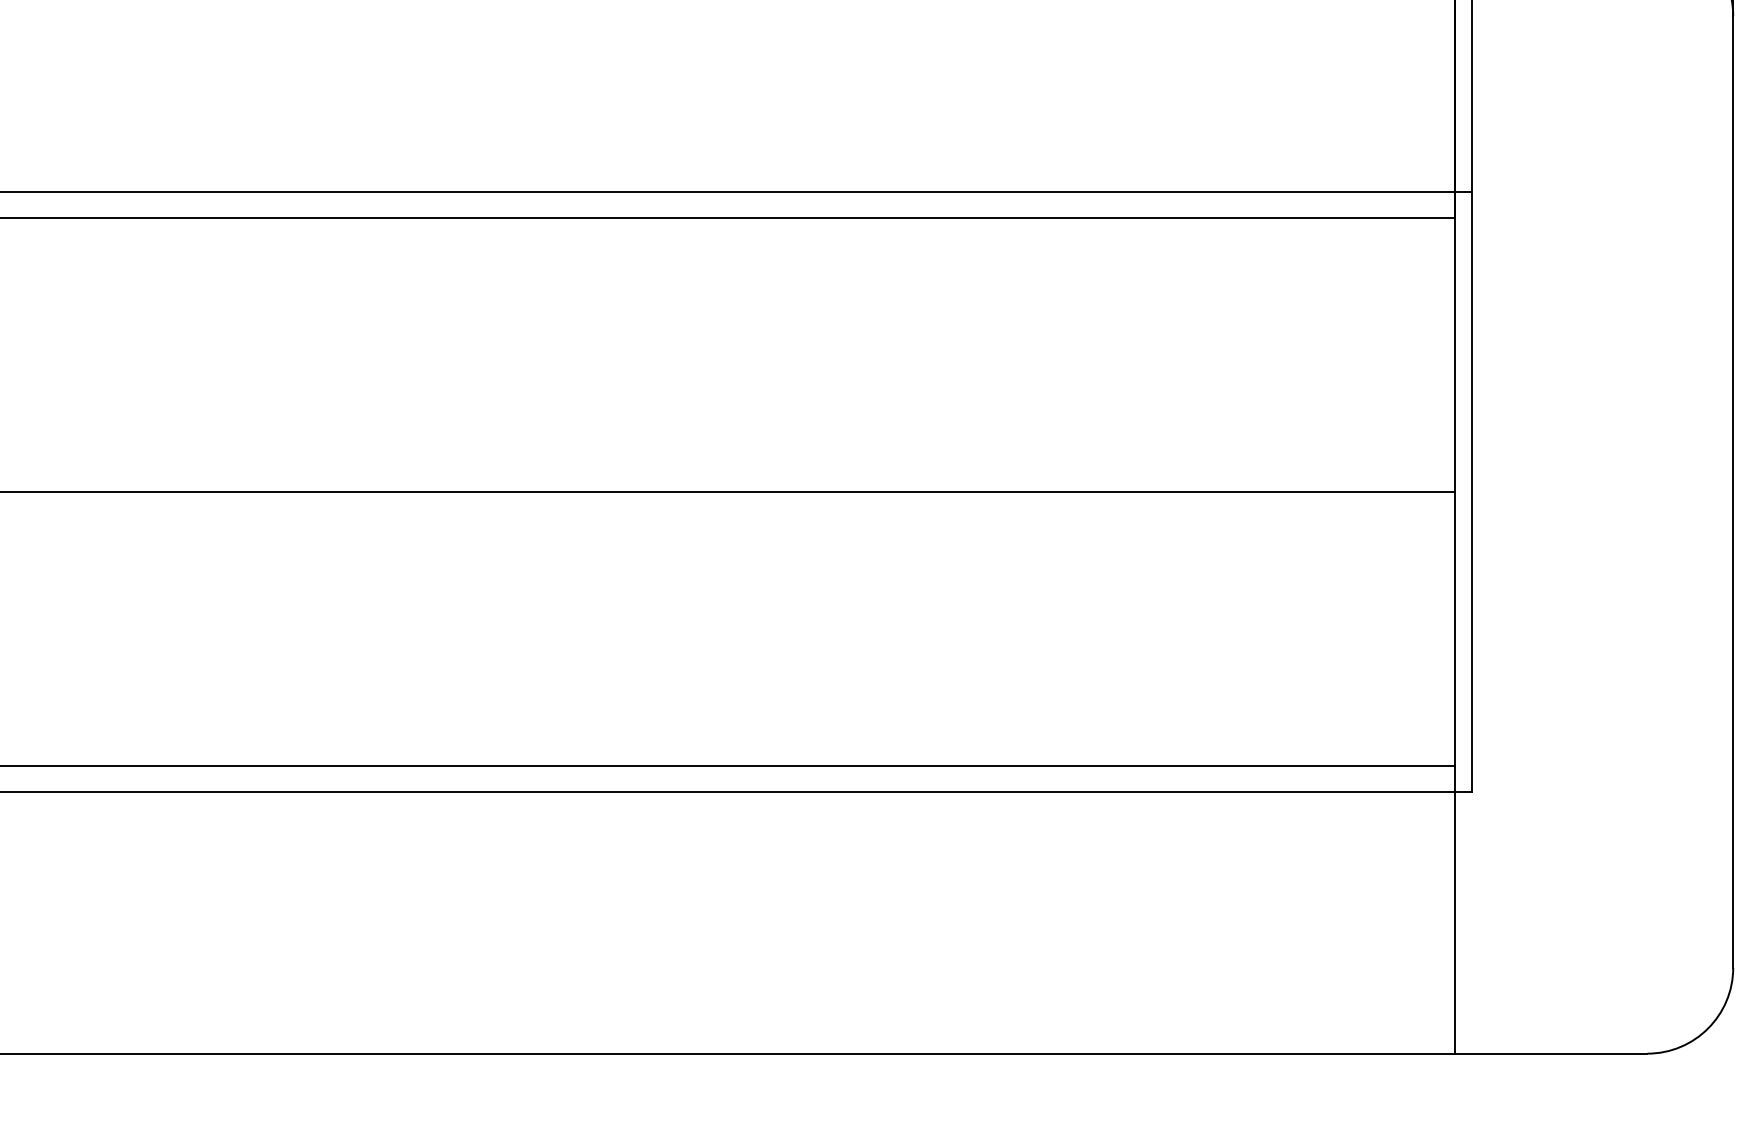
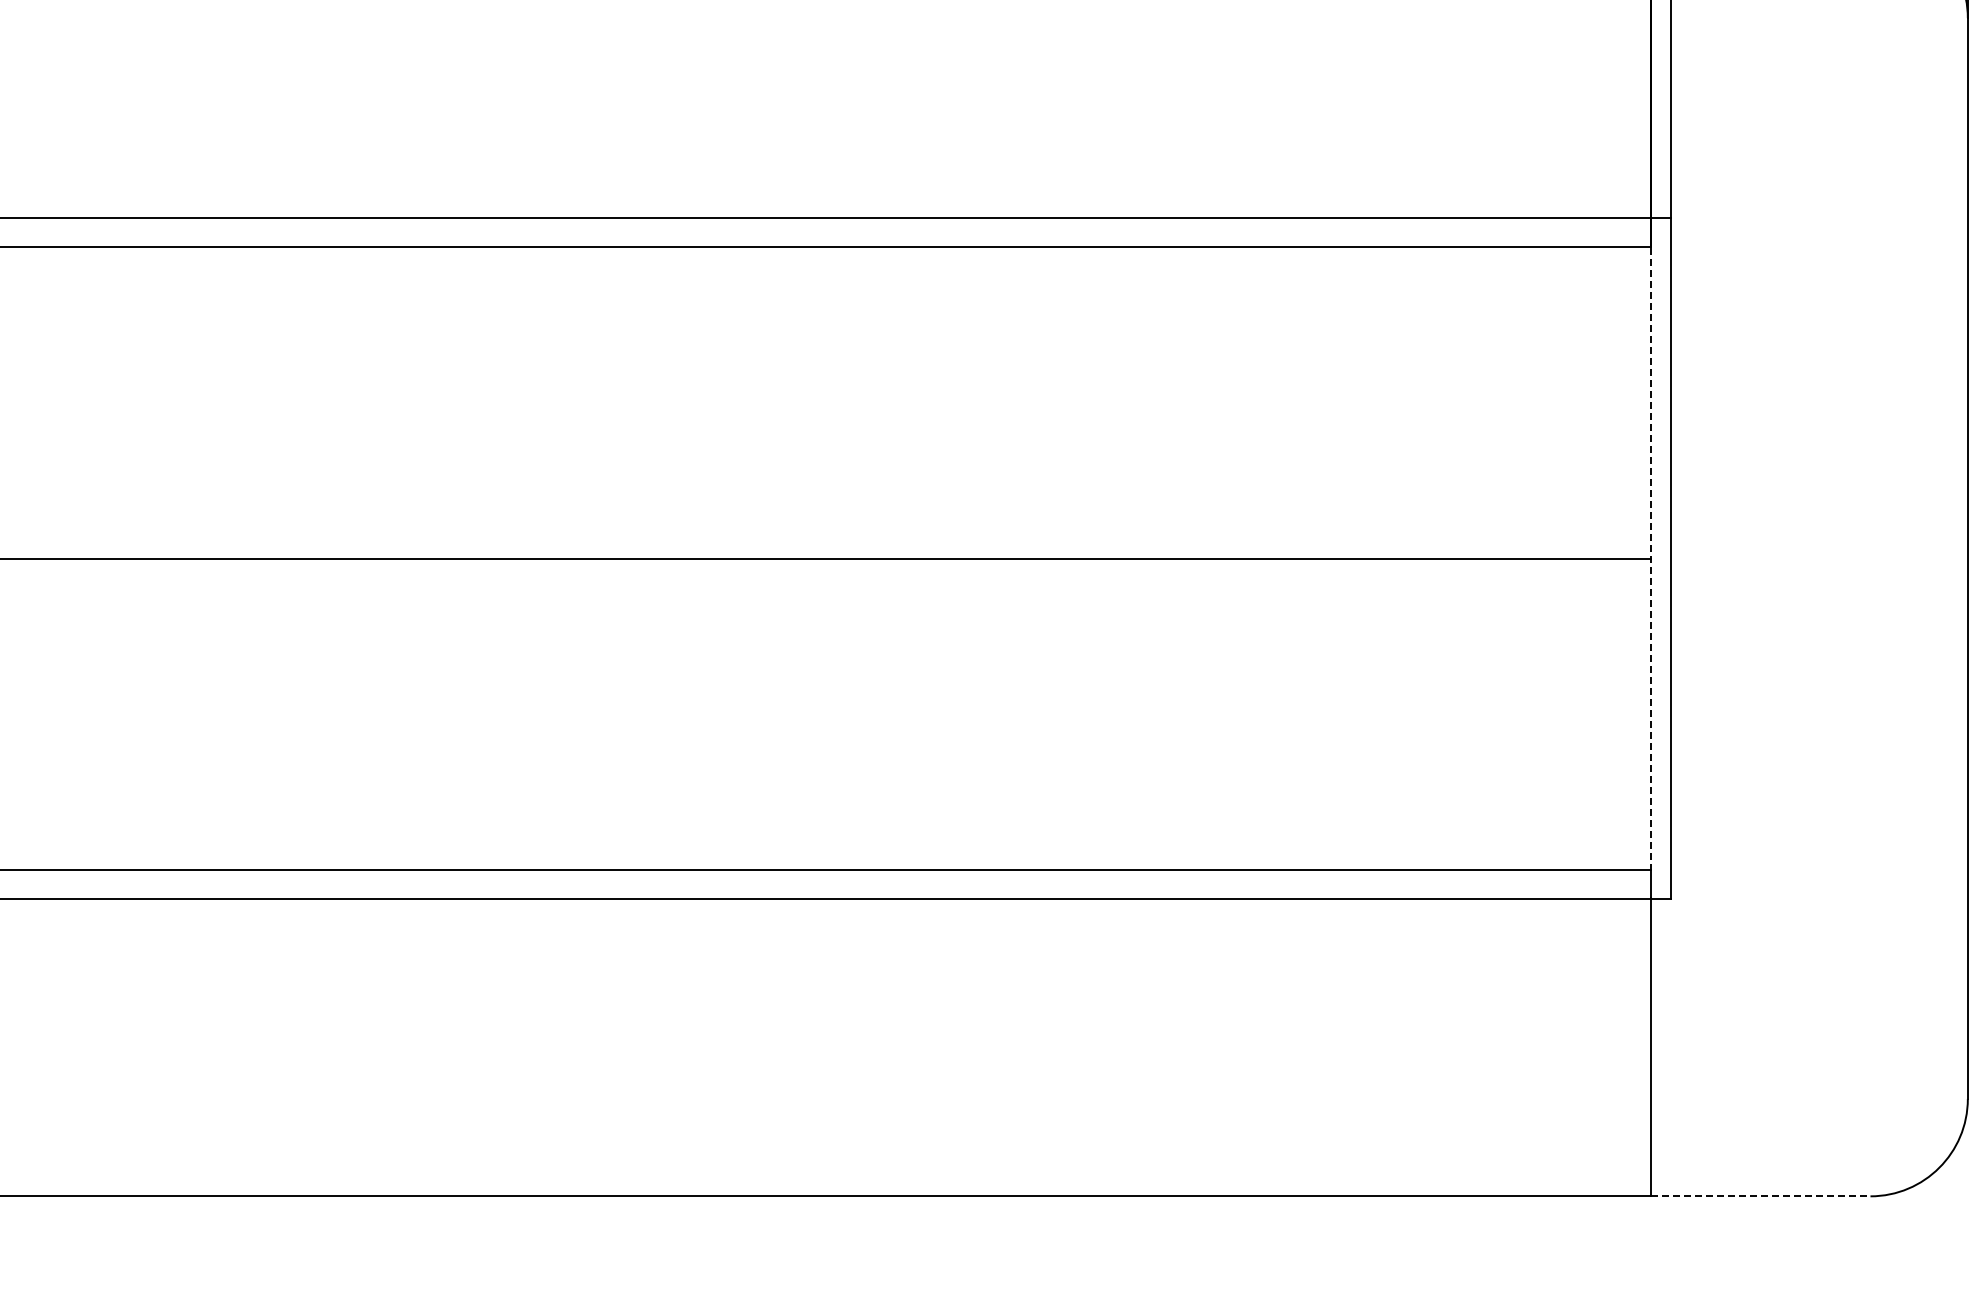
line: (1454, 491) -> (1651, 558), solid -> dashed
line: (1550, 1053) -> (1760, 1196), solid -> dashed

